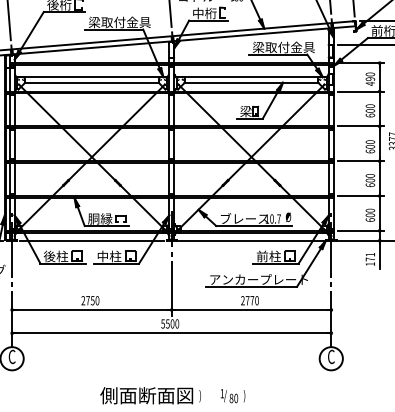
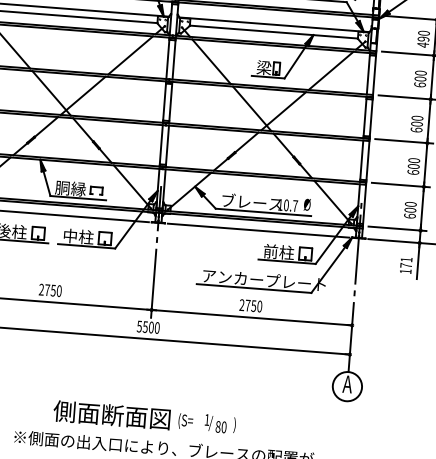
text: (252, 300) -> (254, 305), 2770 -> 2750
text: (330, 356) -> (346, 383), C -> A
text: (205, 396) -> (185, 421), ) -> (S=

